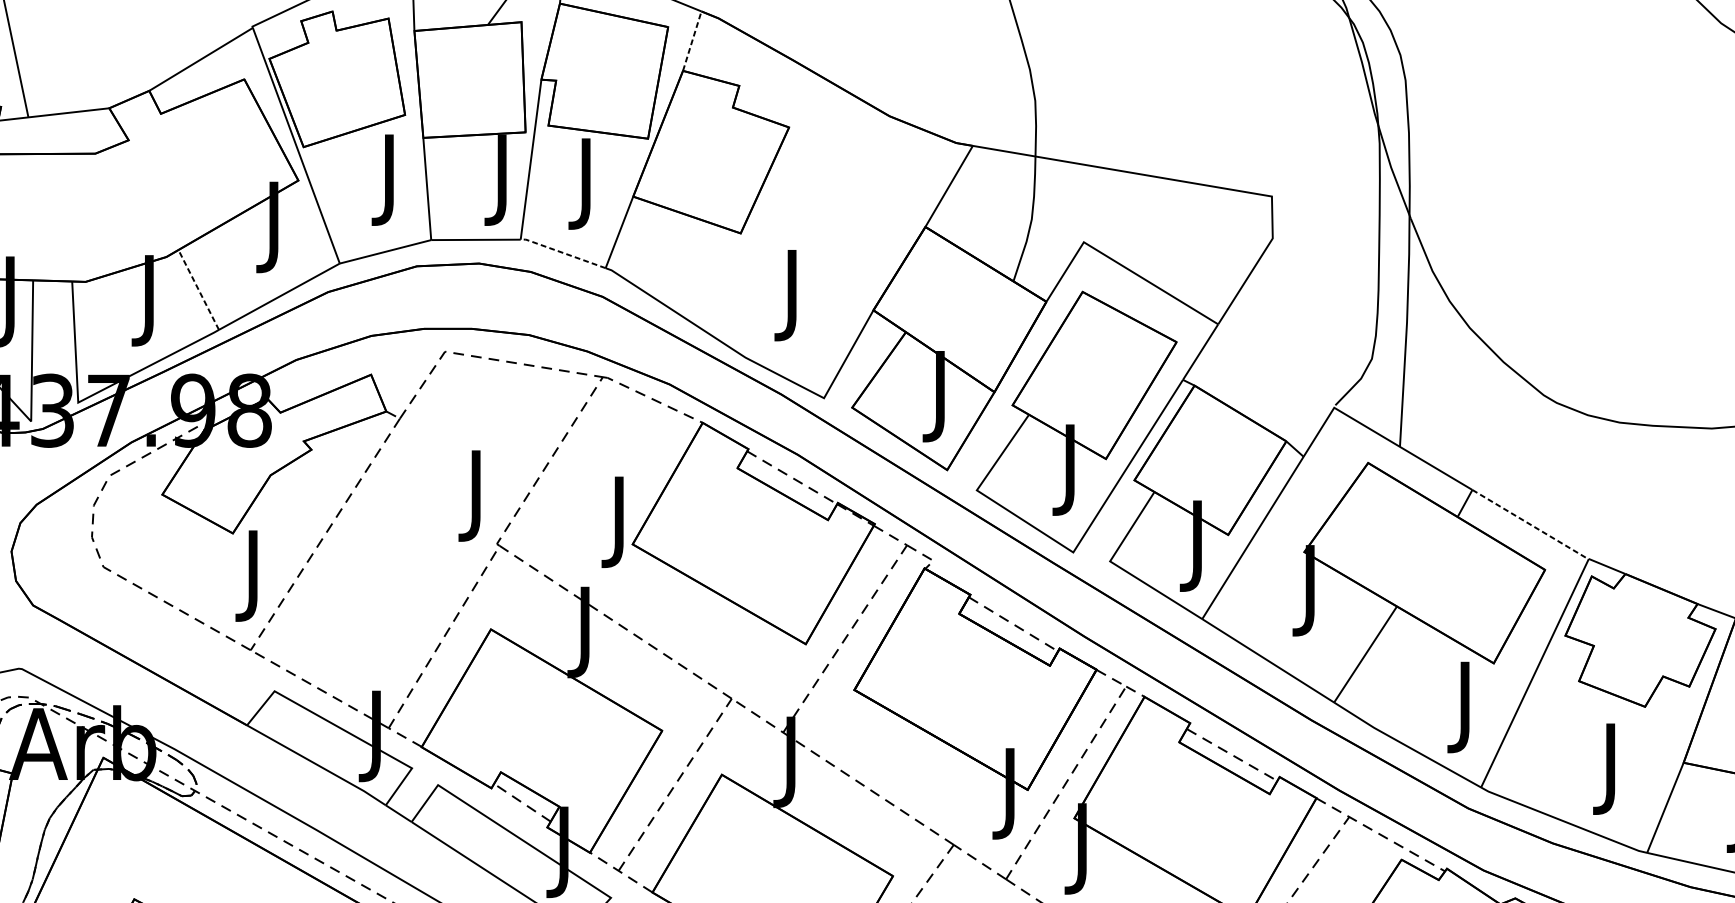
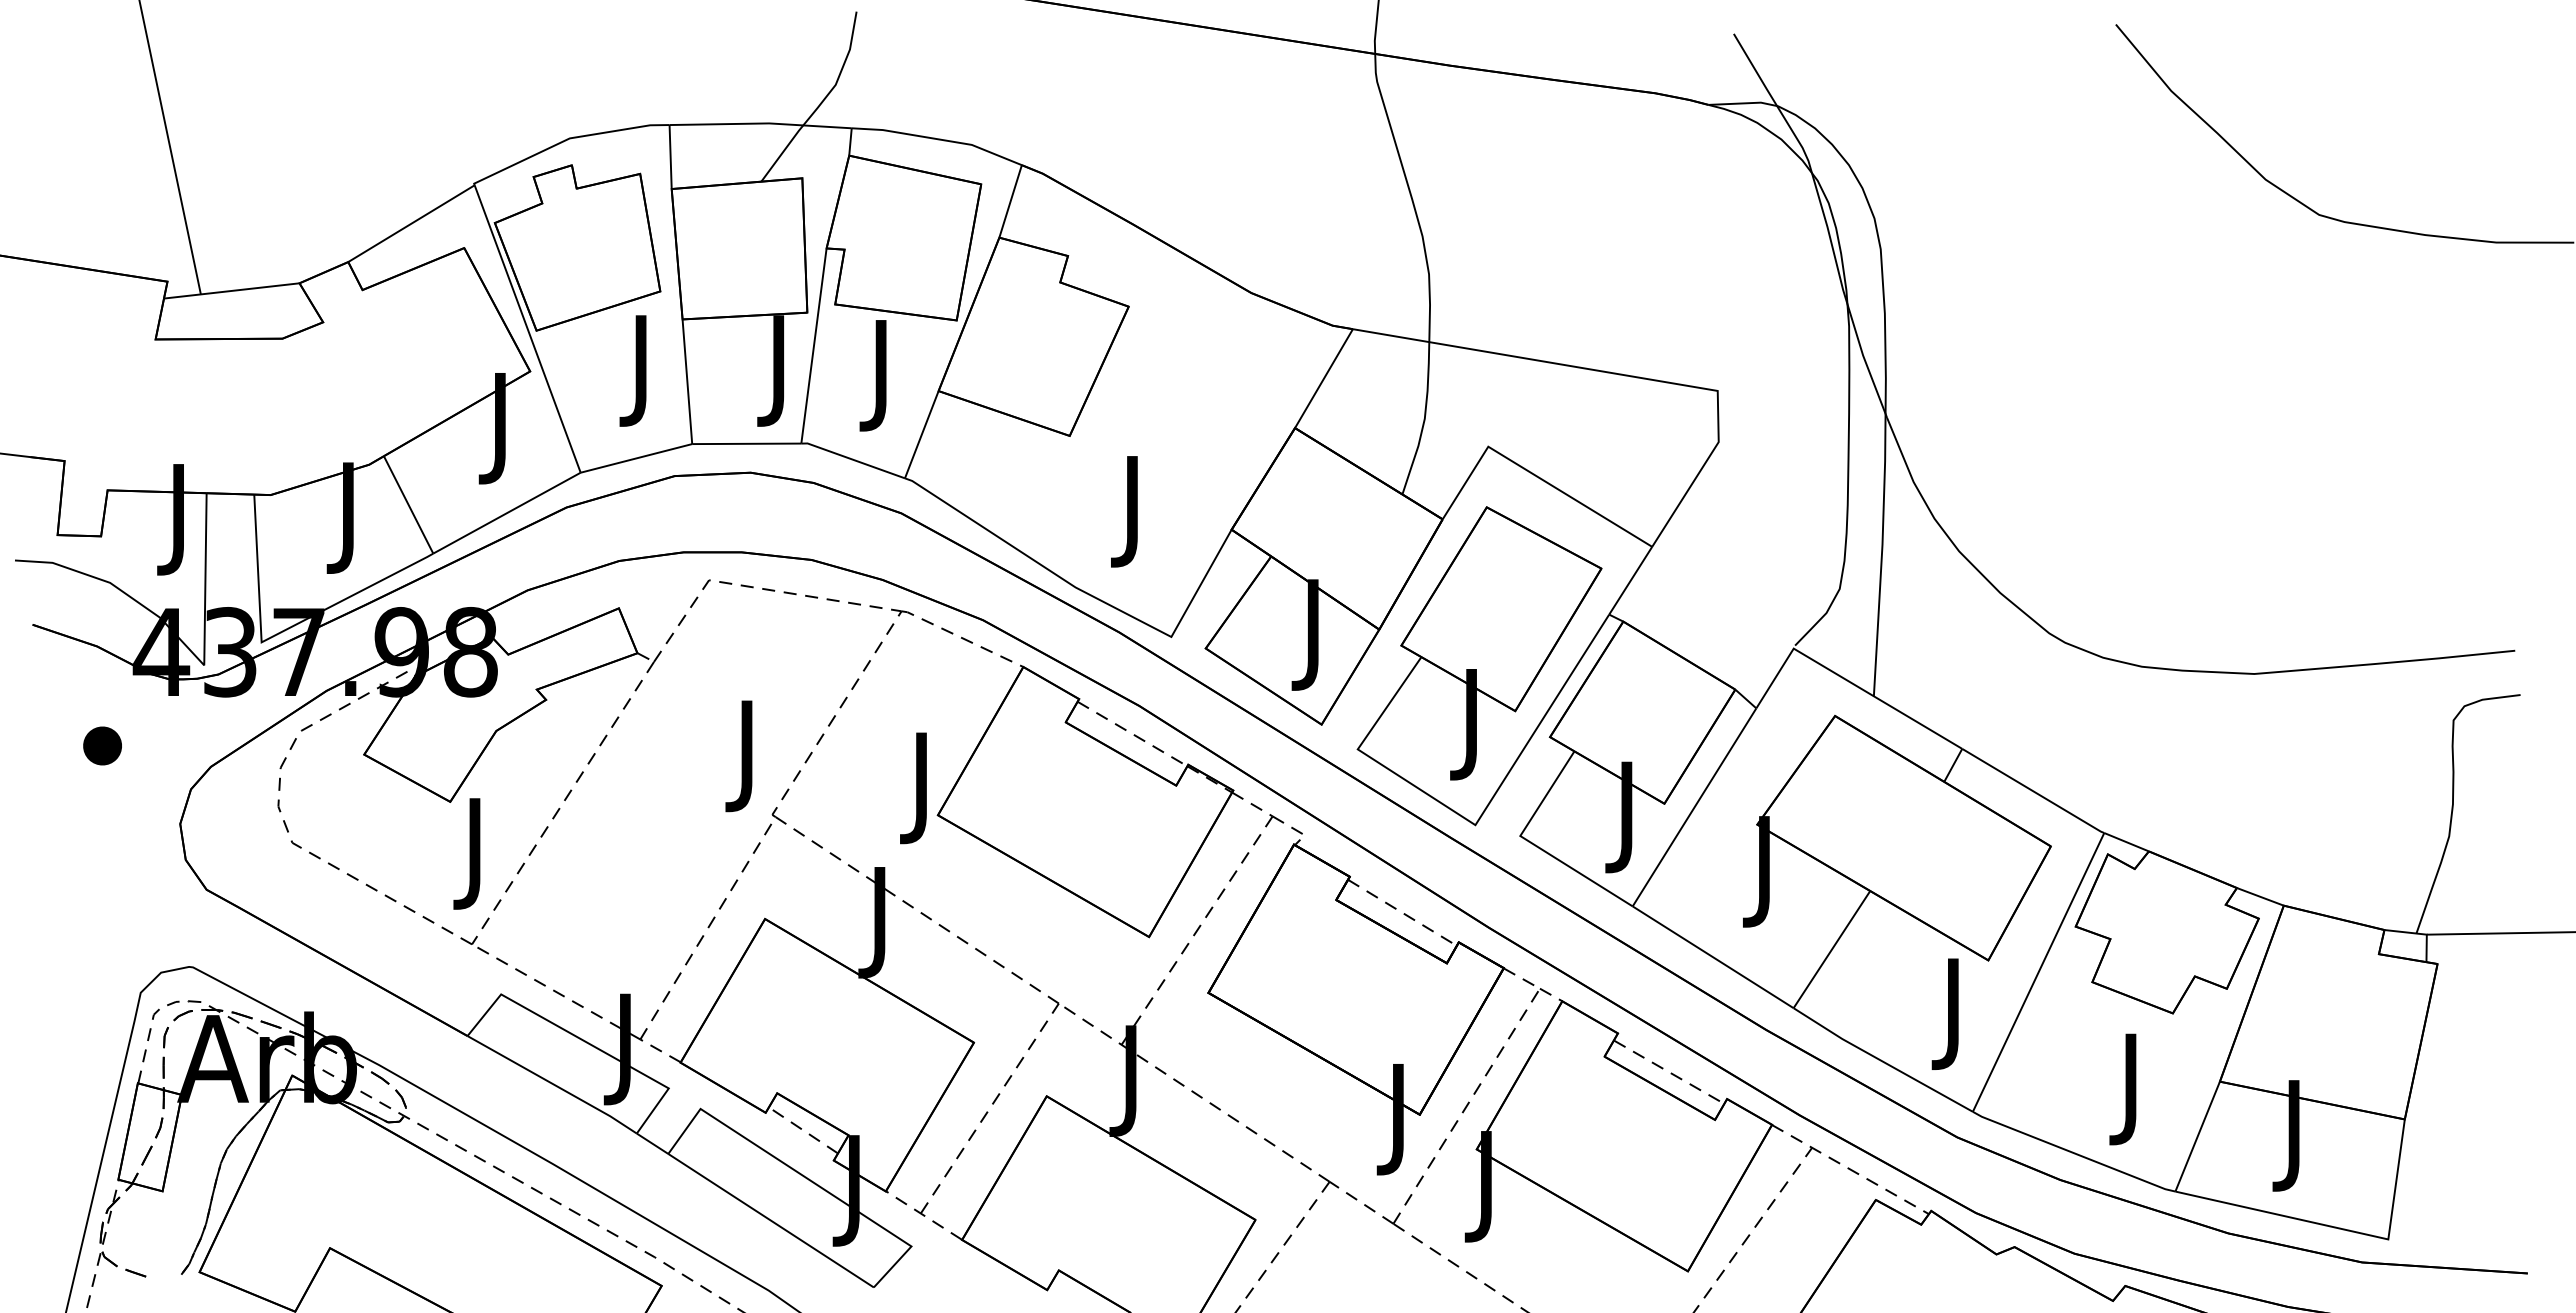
line: (692, 41) -> (1010, 201), dashed -> solid
line: (562, 252) -> (852, 459), dashed -> solid
line: (198, 289) -> (408, 504), dashed -> solid
line: (1531, 524) -> (2034, 791), dashed -> solid

